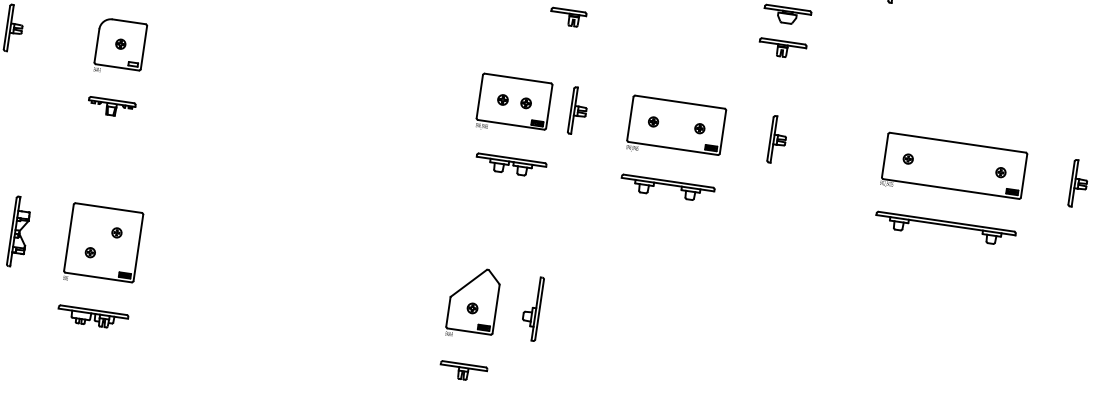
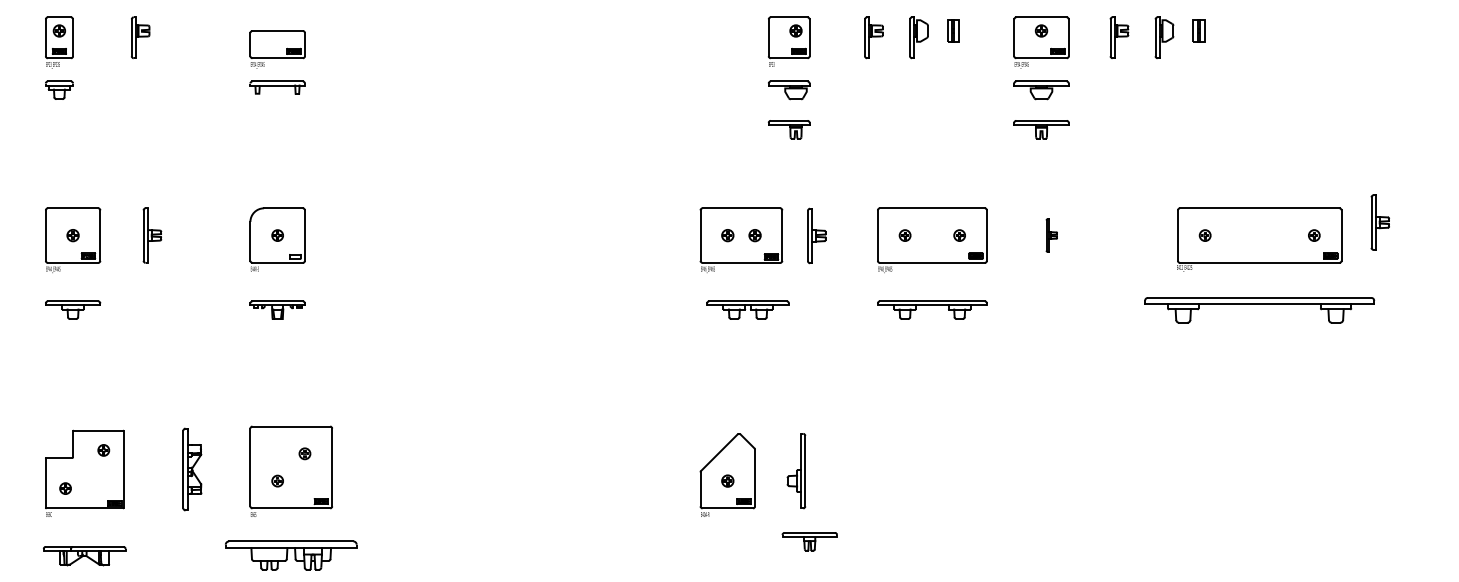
part: (777, 140) -> (1051, 235), size x0.6
part: (1078, 183) -> (1379, 222), moved
part: (945, 228) -> (1259, 309), size x1.4
part: (92, 317) -> (291, 555), size x1.6
part: (463, 371) -> (809, 541), moved

